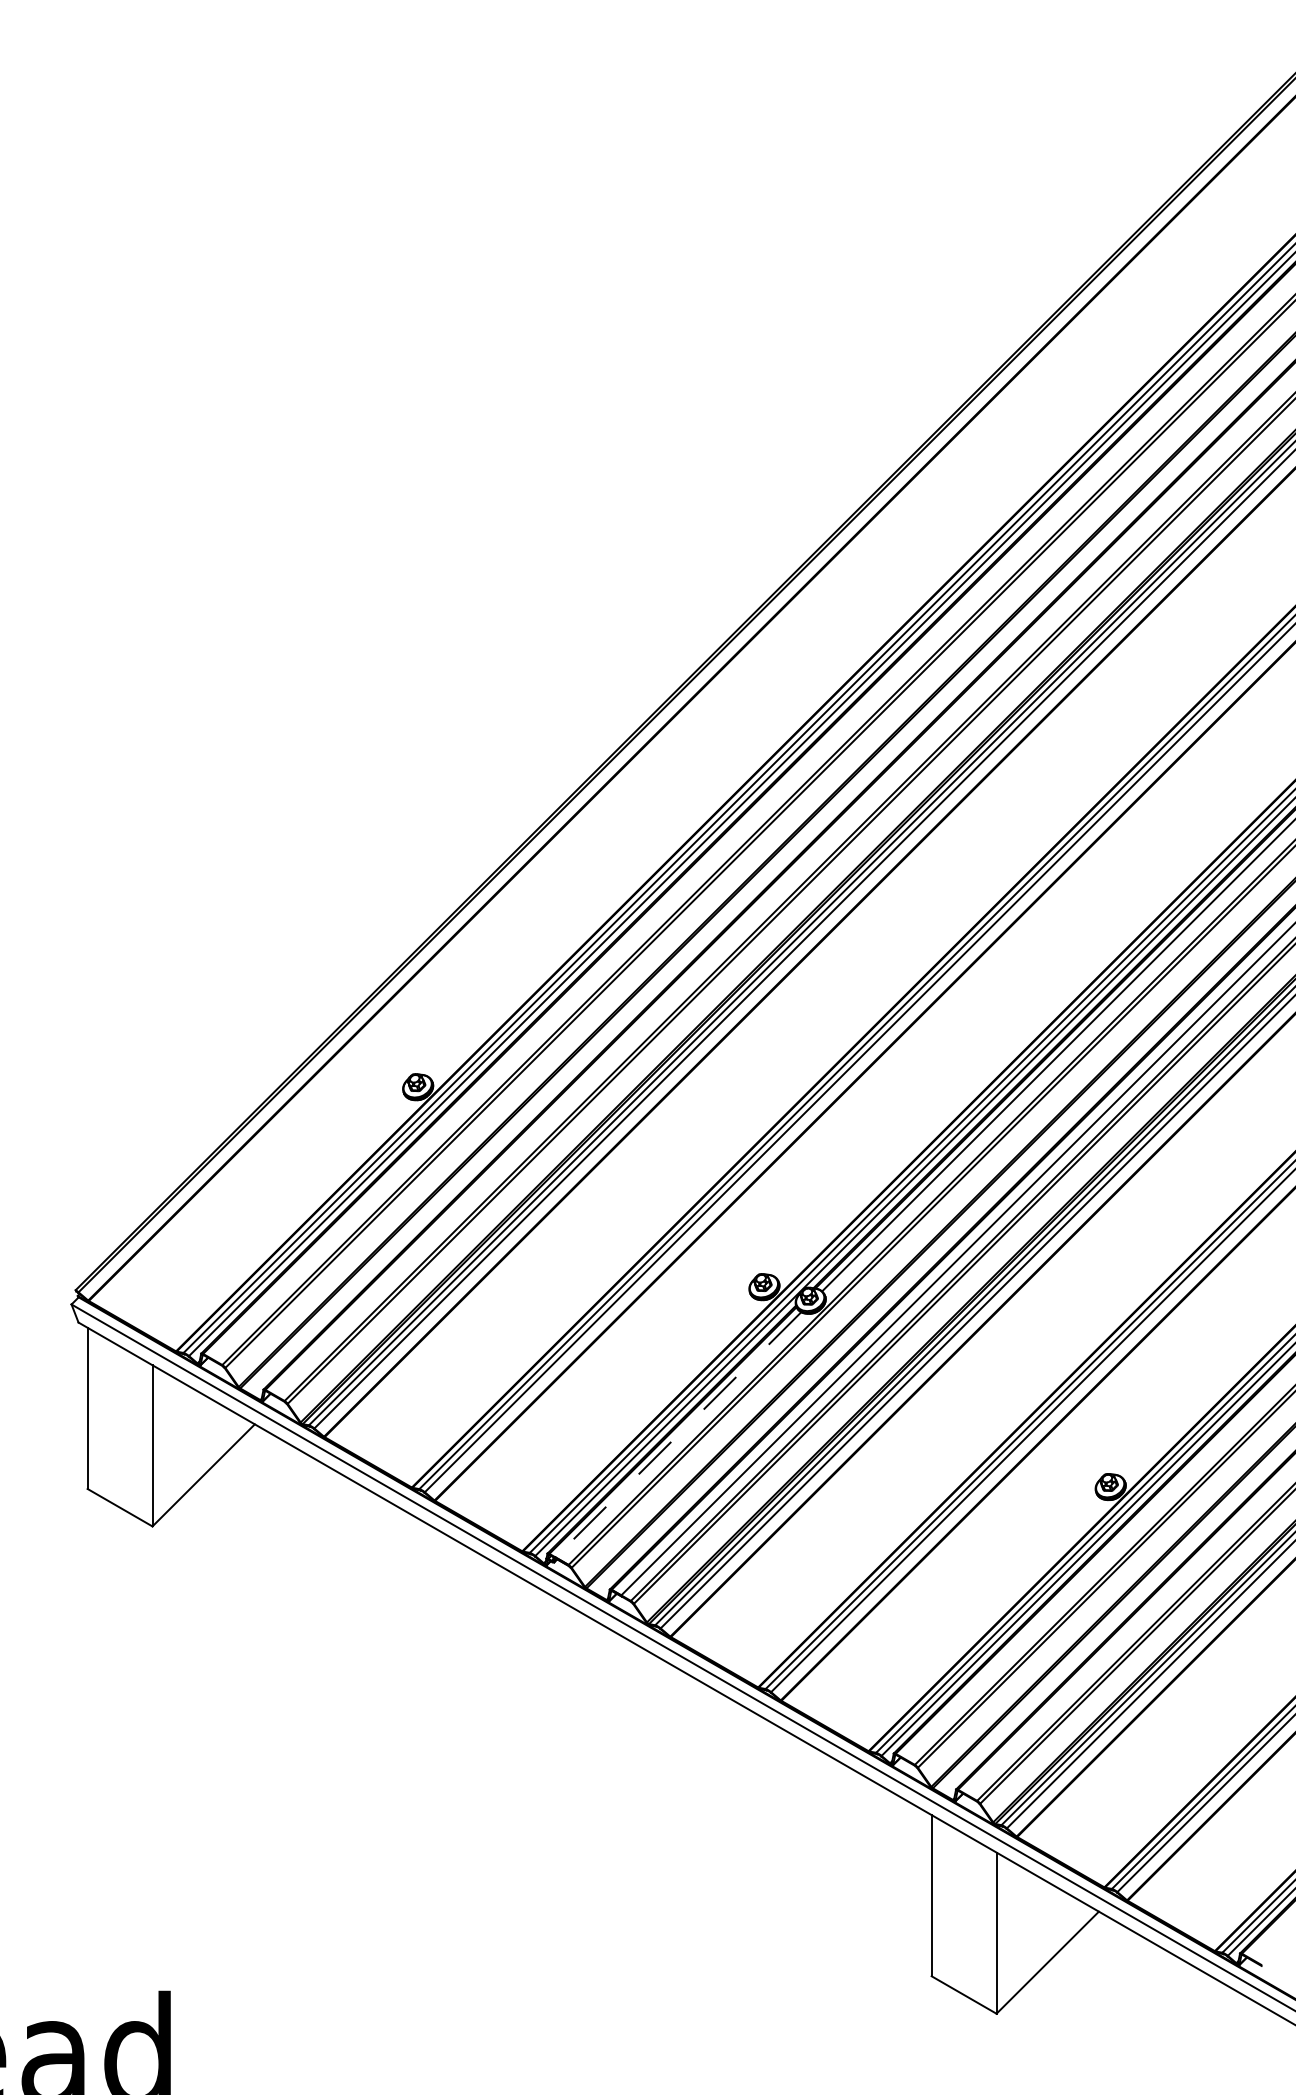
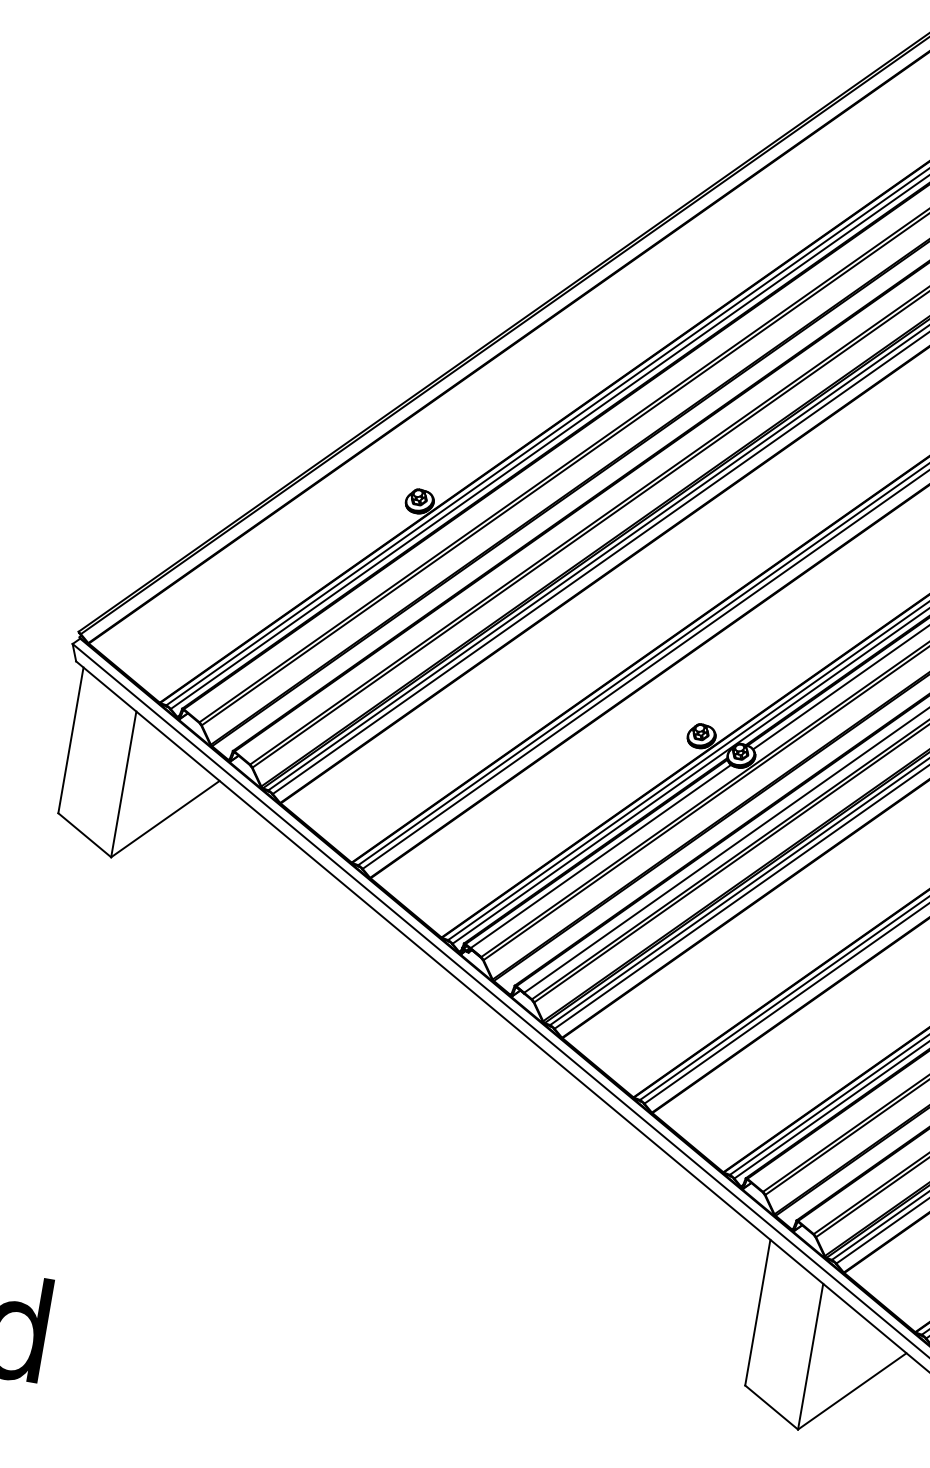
line: (678, 1434) -> (600, 856), dashed -> solid

